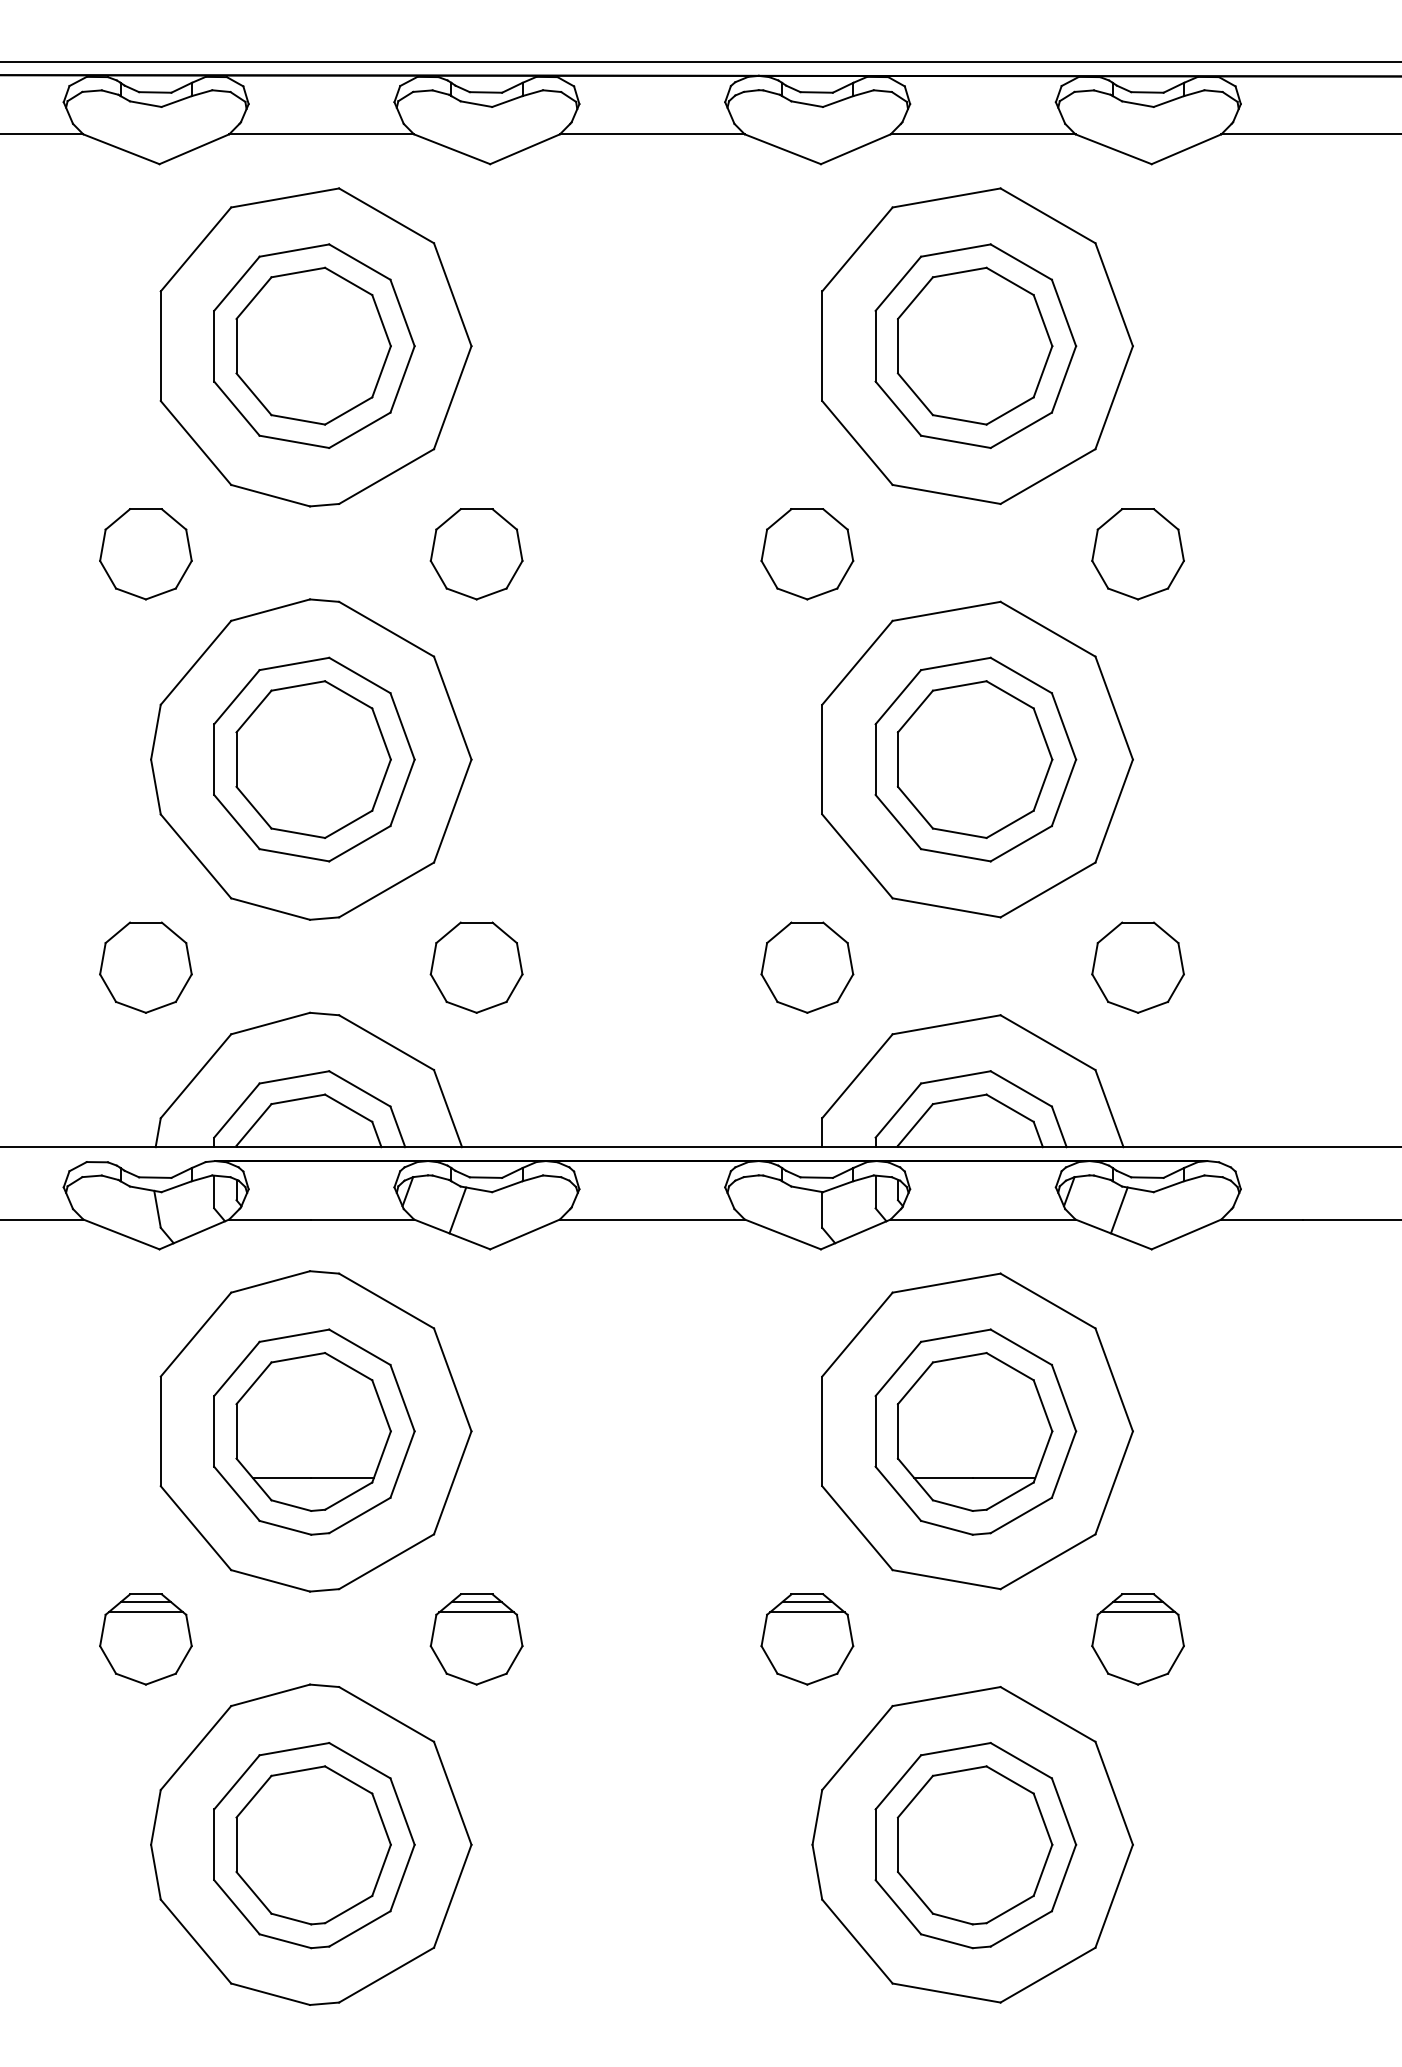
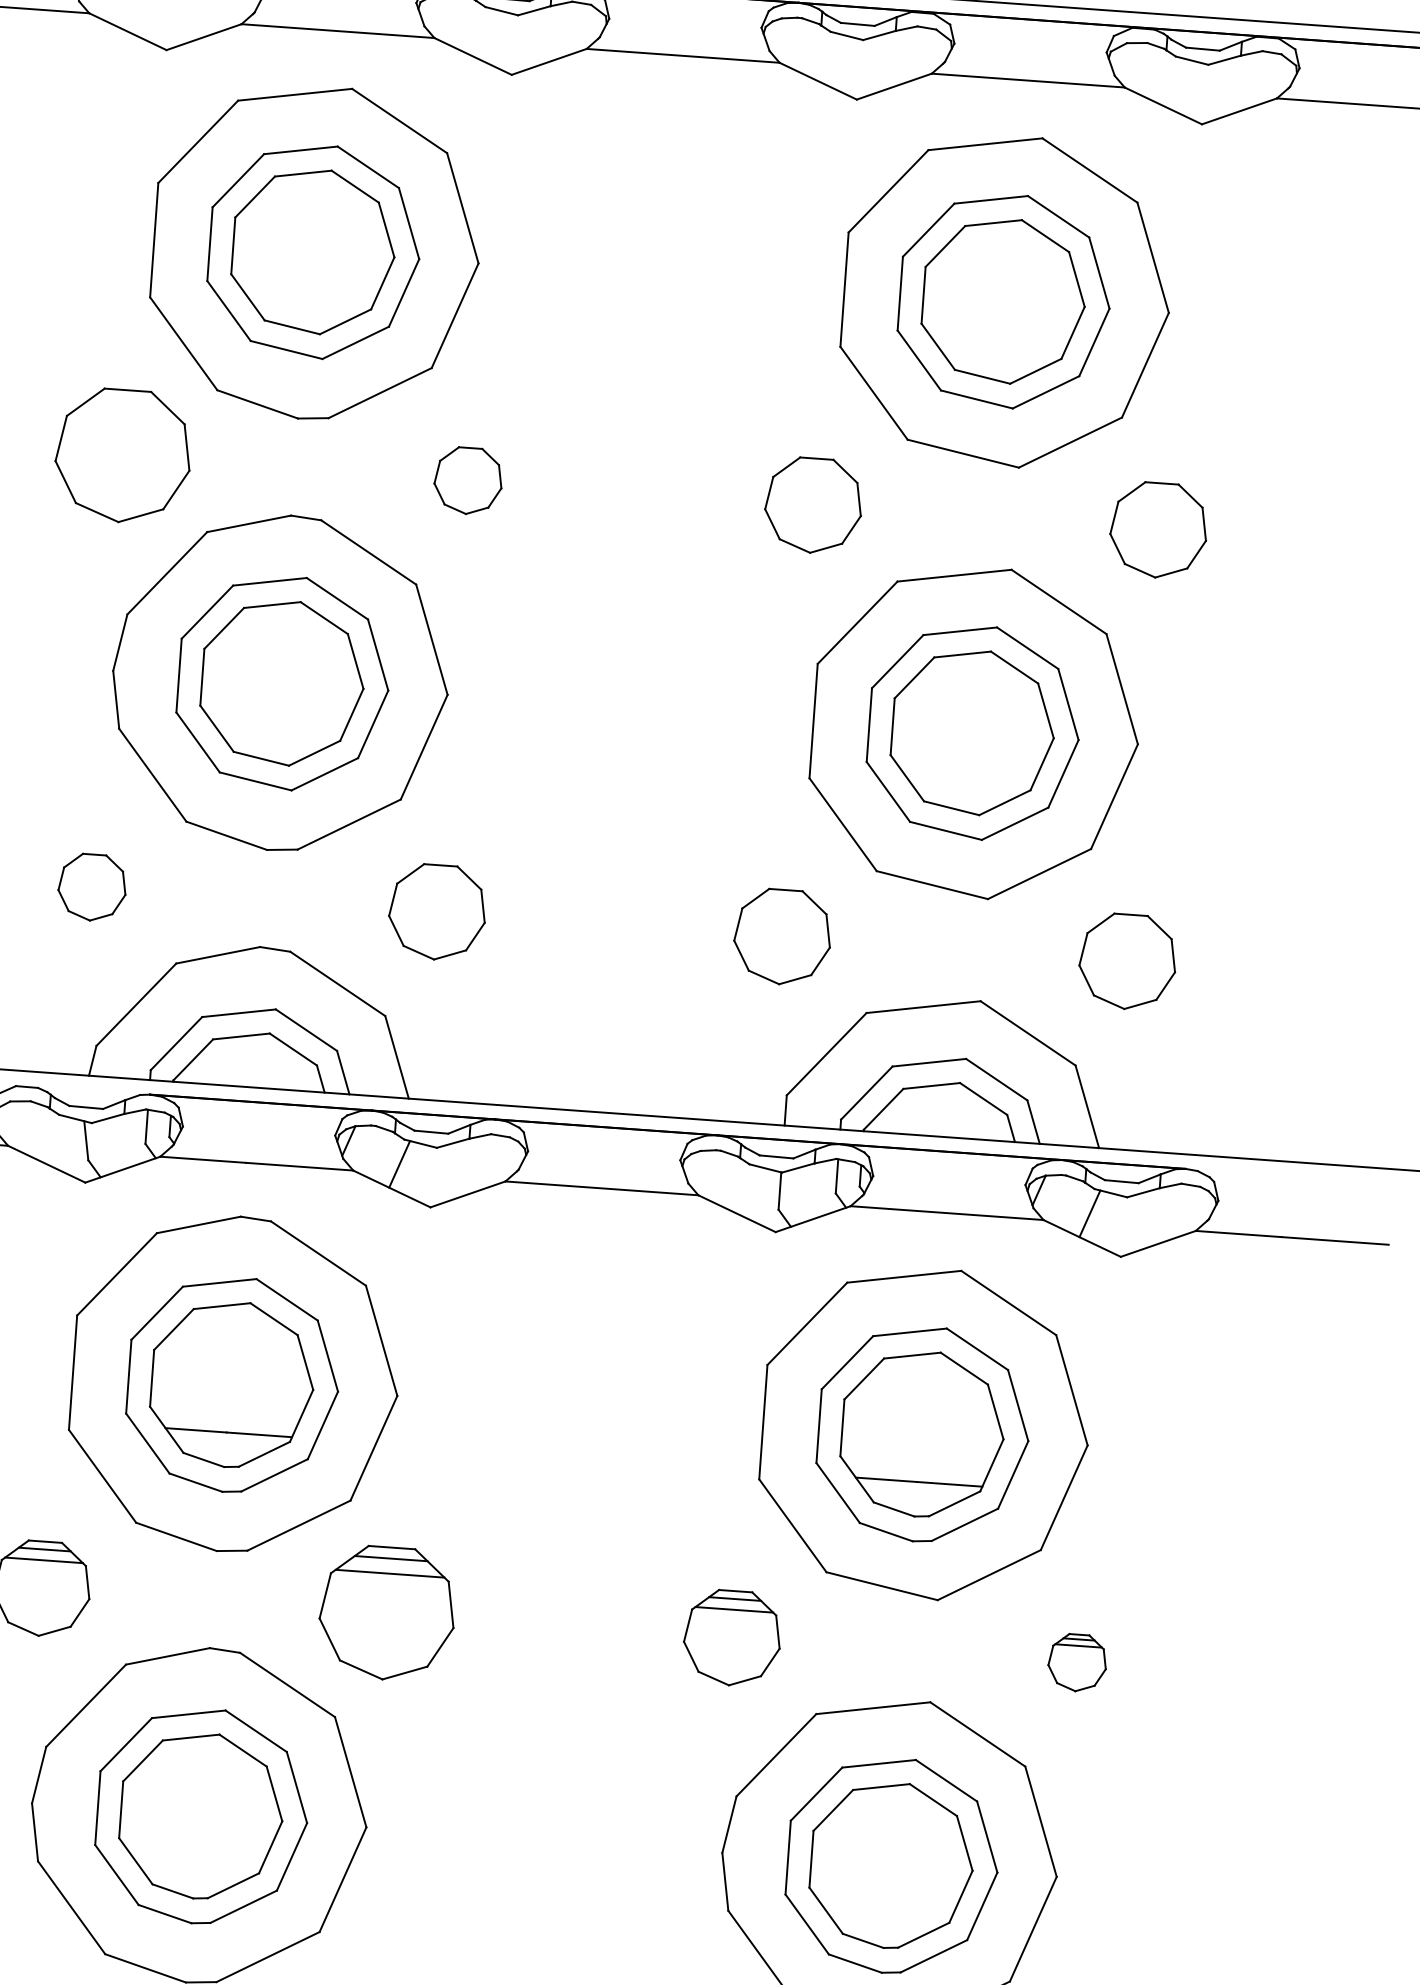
part: (145, 554) -> (122, 456), size x1.4
part: (476, 554) -> (468, 481), size x0.7
part: (145, 967) -> (91, 887), size x0.7
part: (476, 1639) -> (387, 1613), size x1.4
part: (1137, 1639) -> (1076, 1662), size x0.6

